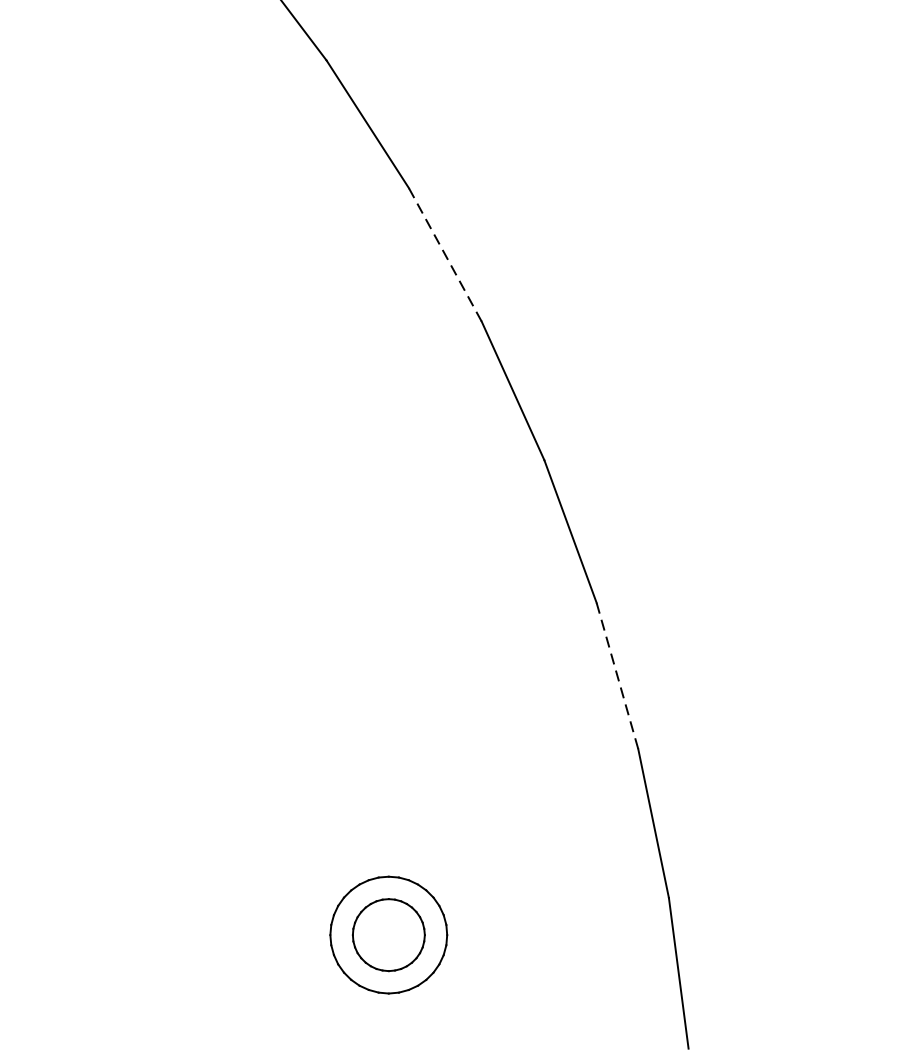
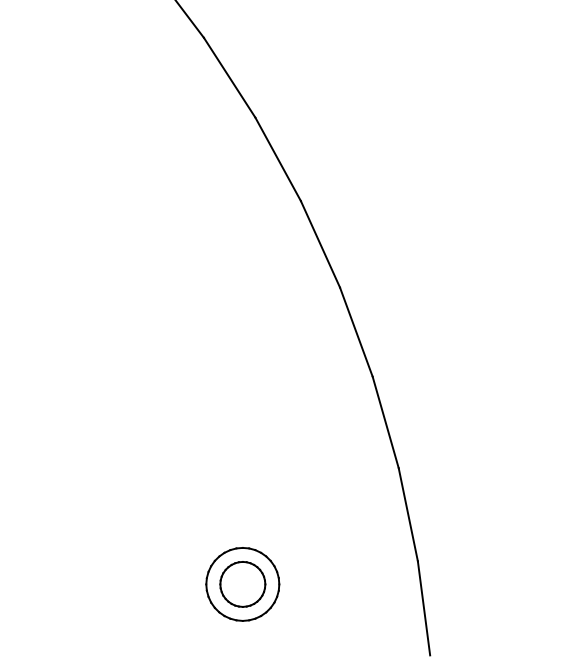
line: (445, 255) -> (278, 159), dashed -> solid
line: (617, 676) -> (385, 422), dashed -> solid

